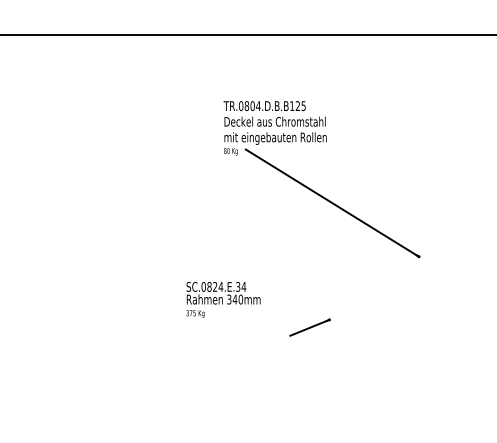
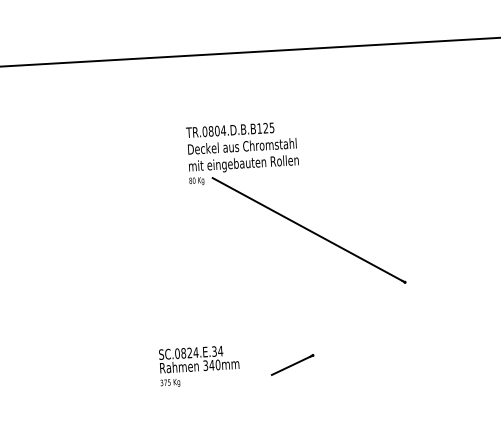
text: (223, 299) -> (199, 365), moved

